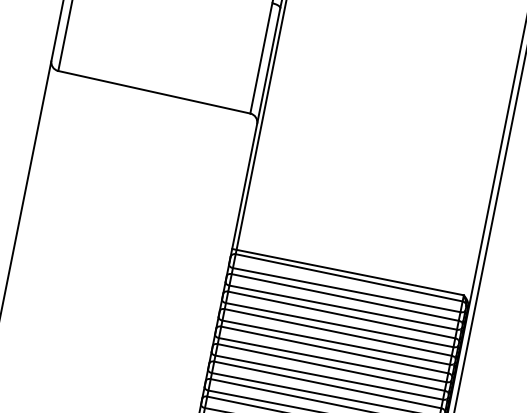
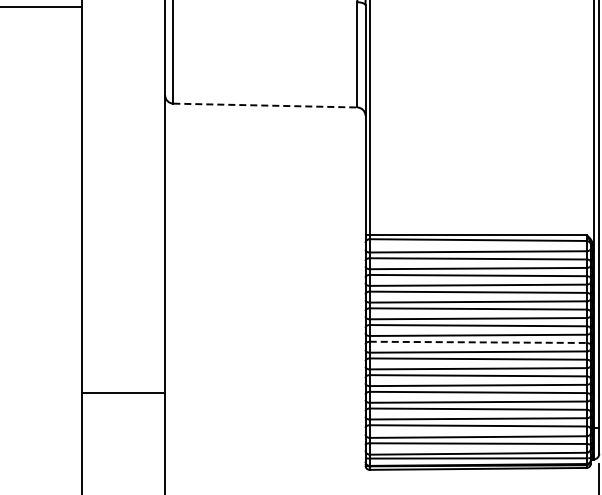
line: (154, 92) -> (265, 105), solid -> dashed
line: (328, 385) -> (478, 342), solid -> dashed

